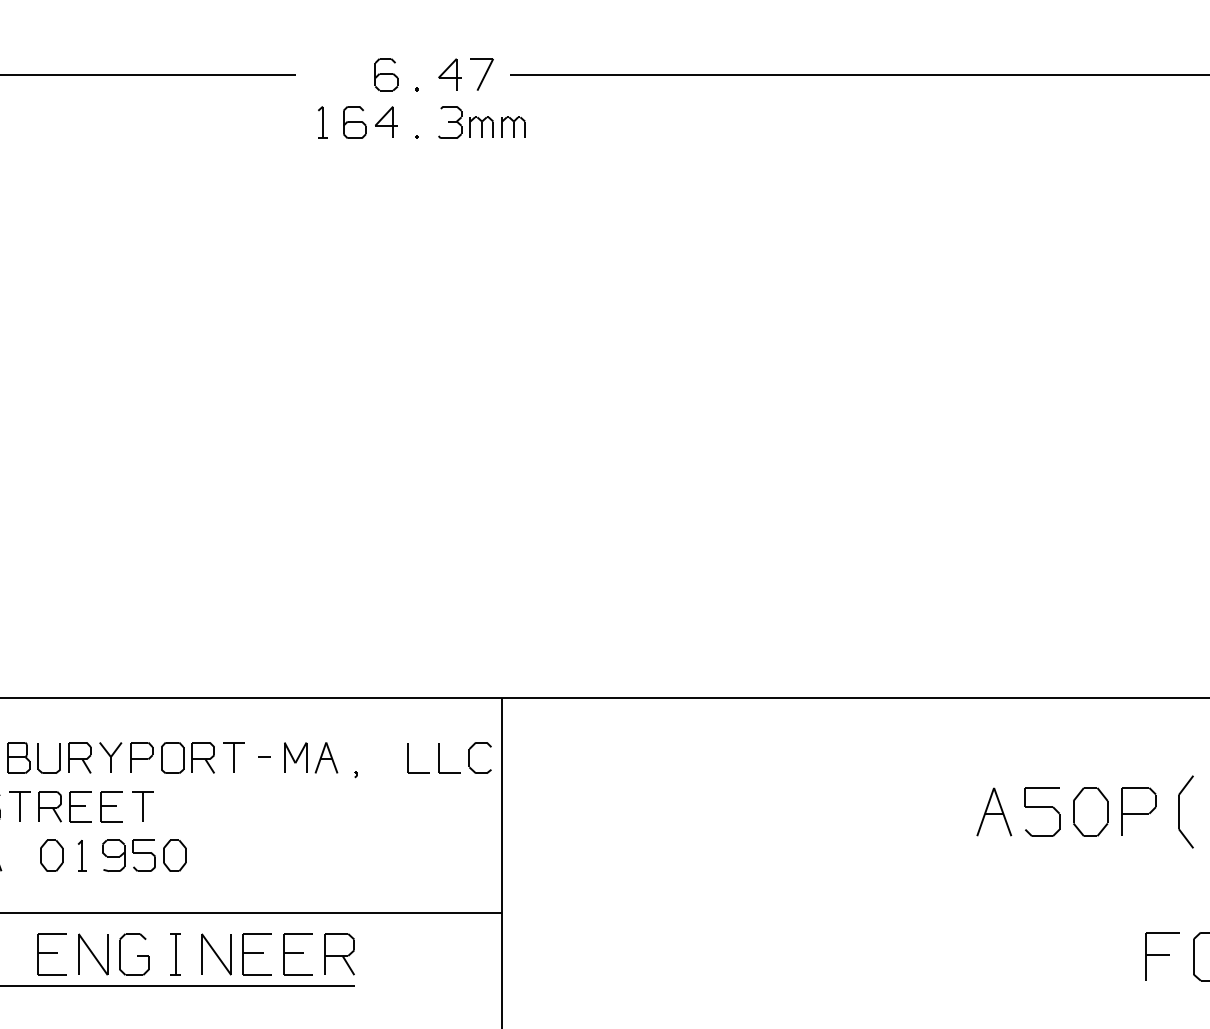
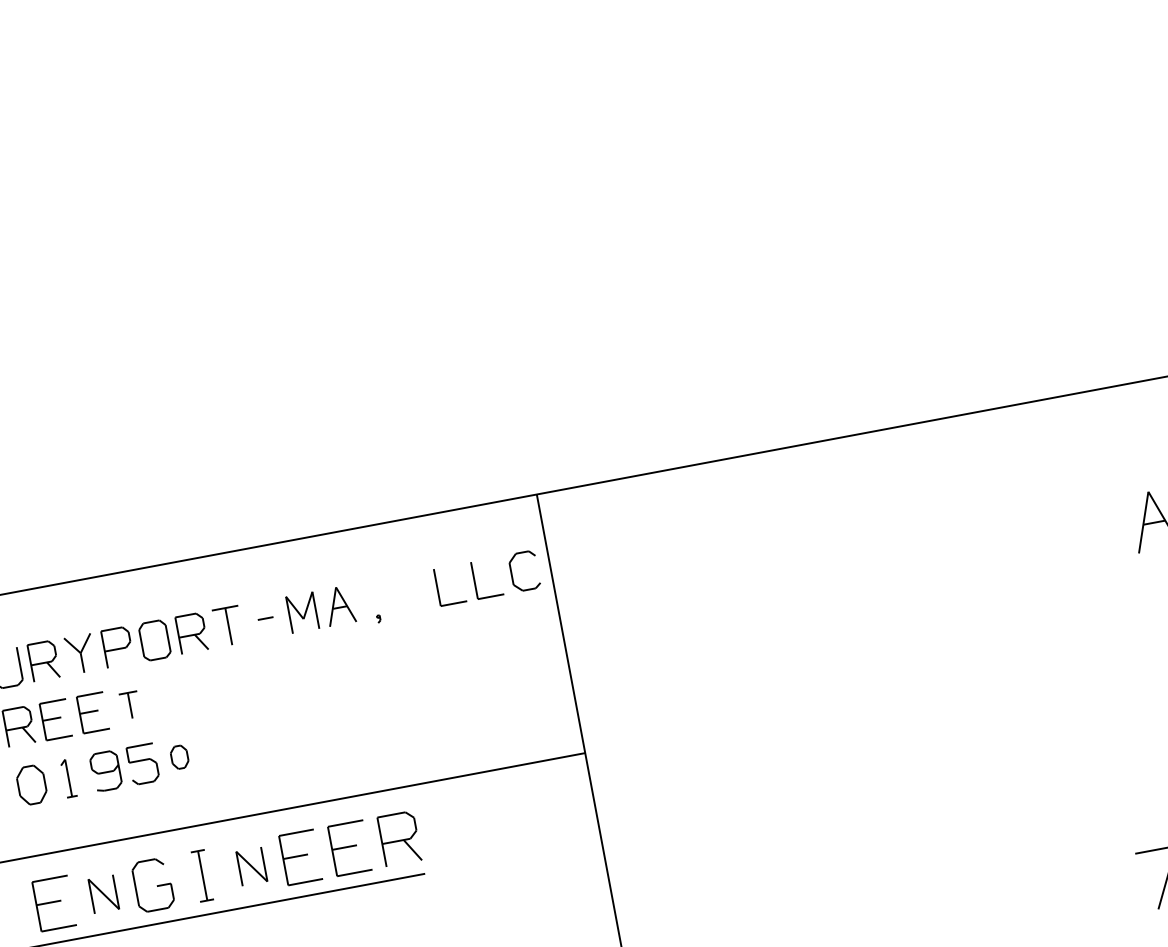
part: (142, 806) -> (129, 705), size x0.7
part: (174, 855) -> (179, 757), size x0.6
part: (93, 954) -> (104, 894), size x0.7
part: (216, 954) -> (251, 866), size x0.7

